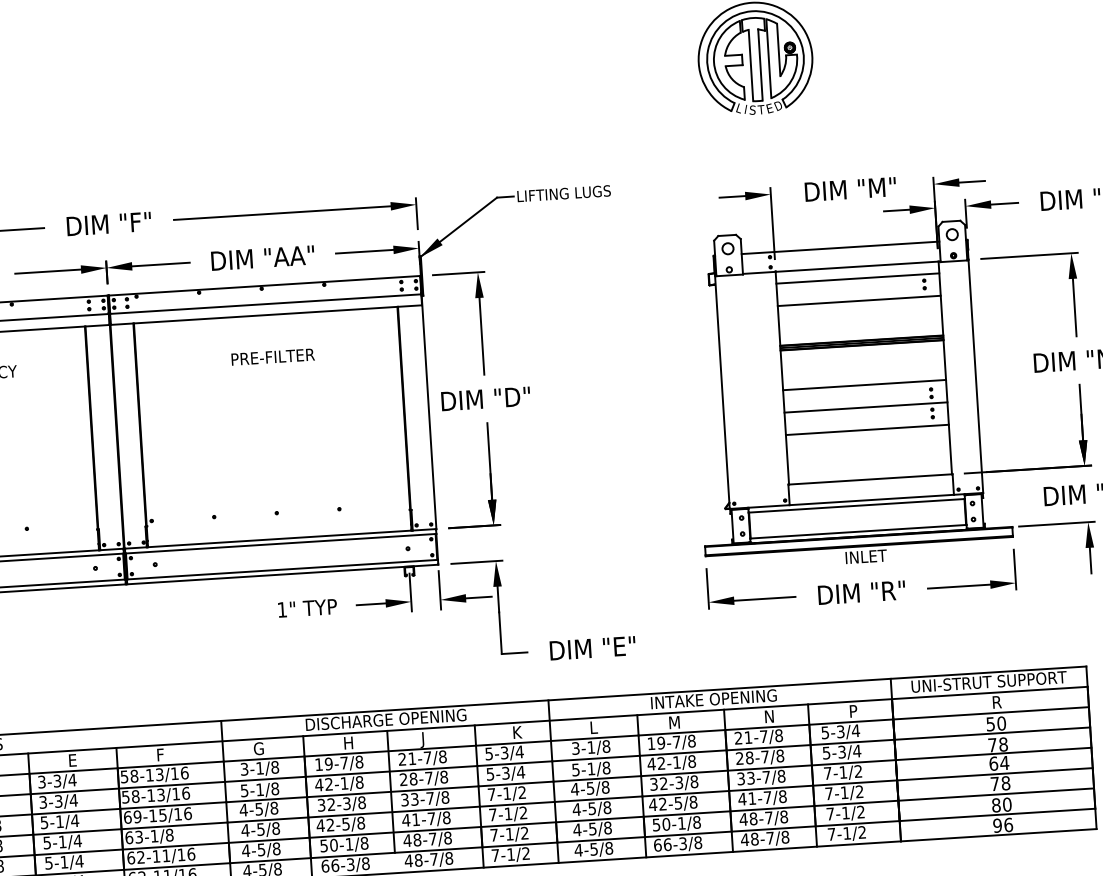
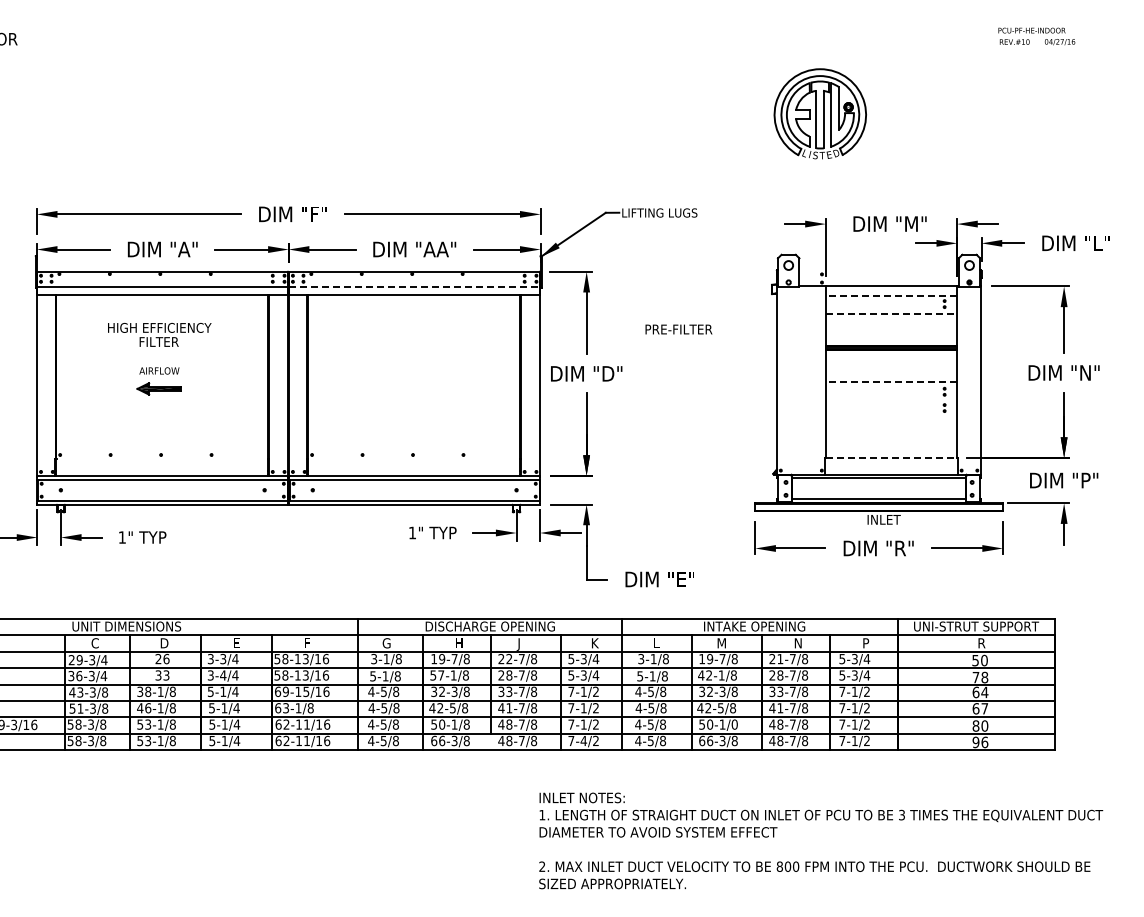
line: (839, 247) -> (878, 270), removed
line: (857, 277) -> (891, 295), solid -> dashed
line: (859, 301) -> (891, 314), solid -> dashed
line: (266, 303) -> (415, 286), solid -> dashed
text: (272, 357) -> (678, 329), moved
line: (864, 384) -> (891, 381), solid -> dashed
line: (866, 406) -> (891, 399), removed
line: (867, 430) -> (891, 418), removed
line: (870, 478) -> (891, 457), solid -> dashed
text: (412, 759) -> (509, 659), 21-7/8 -> 22-7/8
text: (1000, 783) -> (980, 708), 78 -> 67
text: (324, 784) -> (437, 675), 42-1/8 -> 57-1/8
text: (58, 801) -> (223, 675), 3-3/4 -> 3-4/4
text: (696, 822) -> (734, 724), 50-1/8 -> 50-1/0
text: (510, 853) -> (583, 740), 7-1/2 -> 7-4/2

